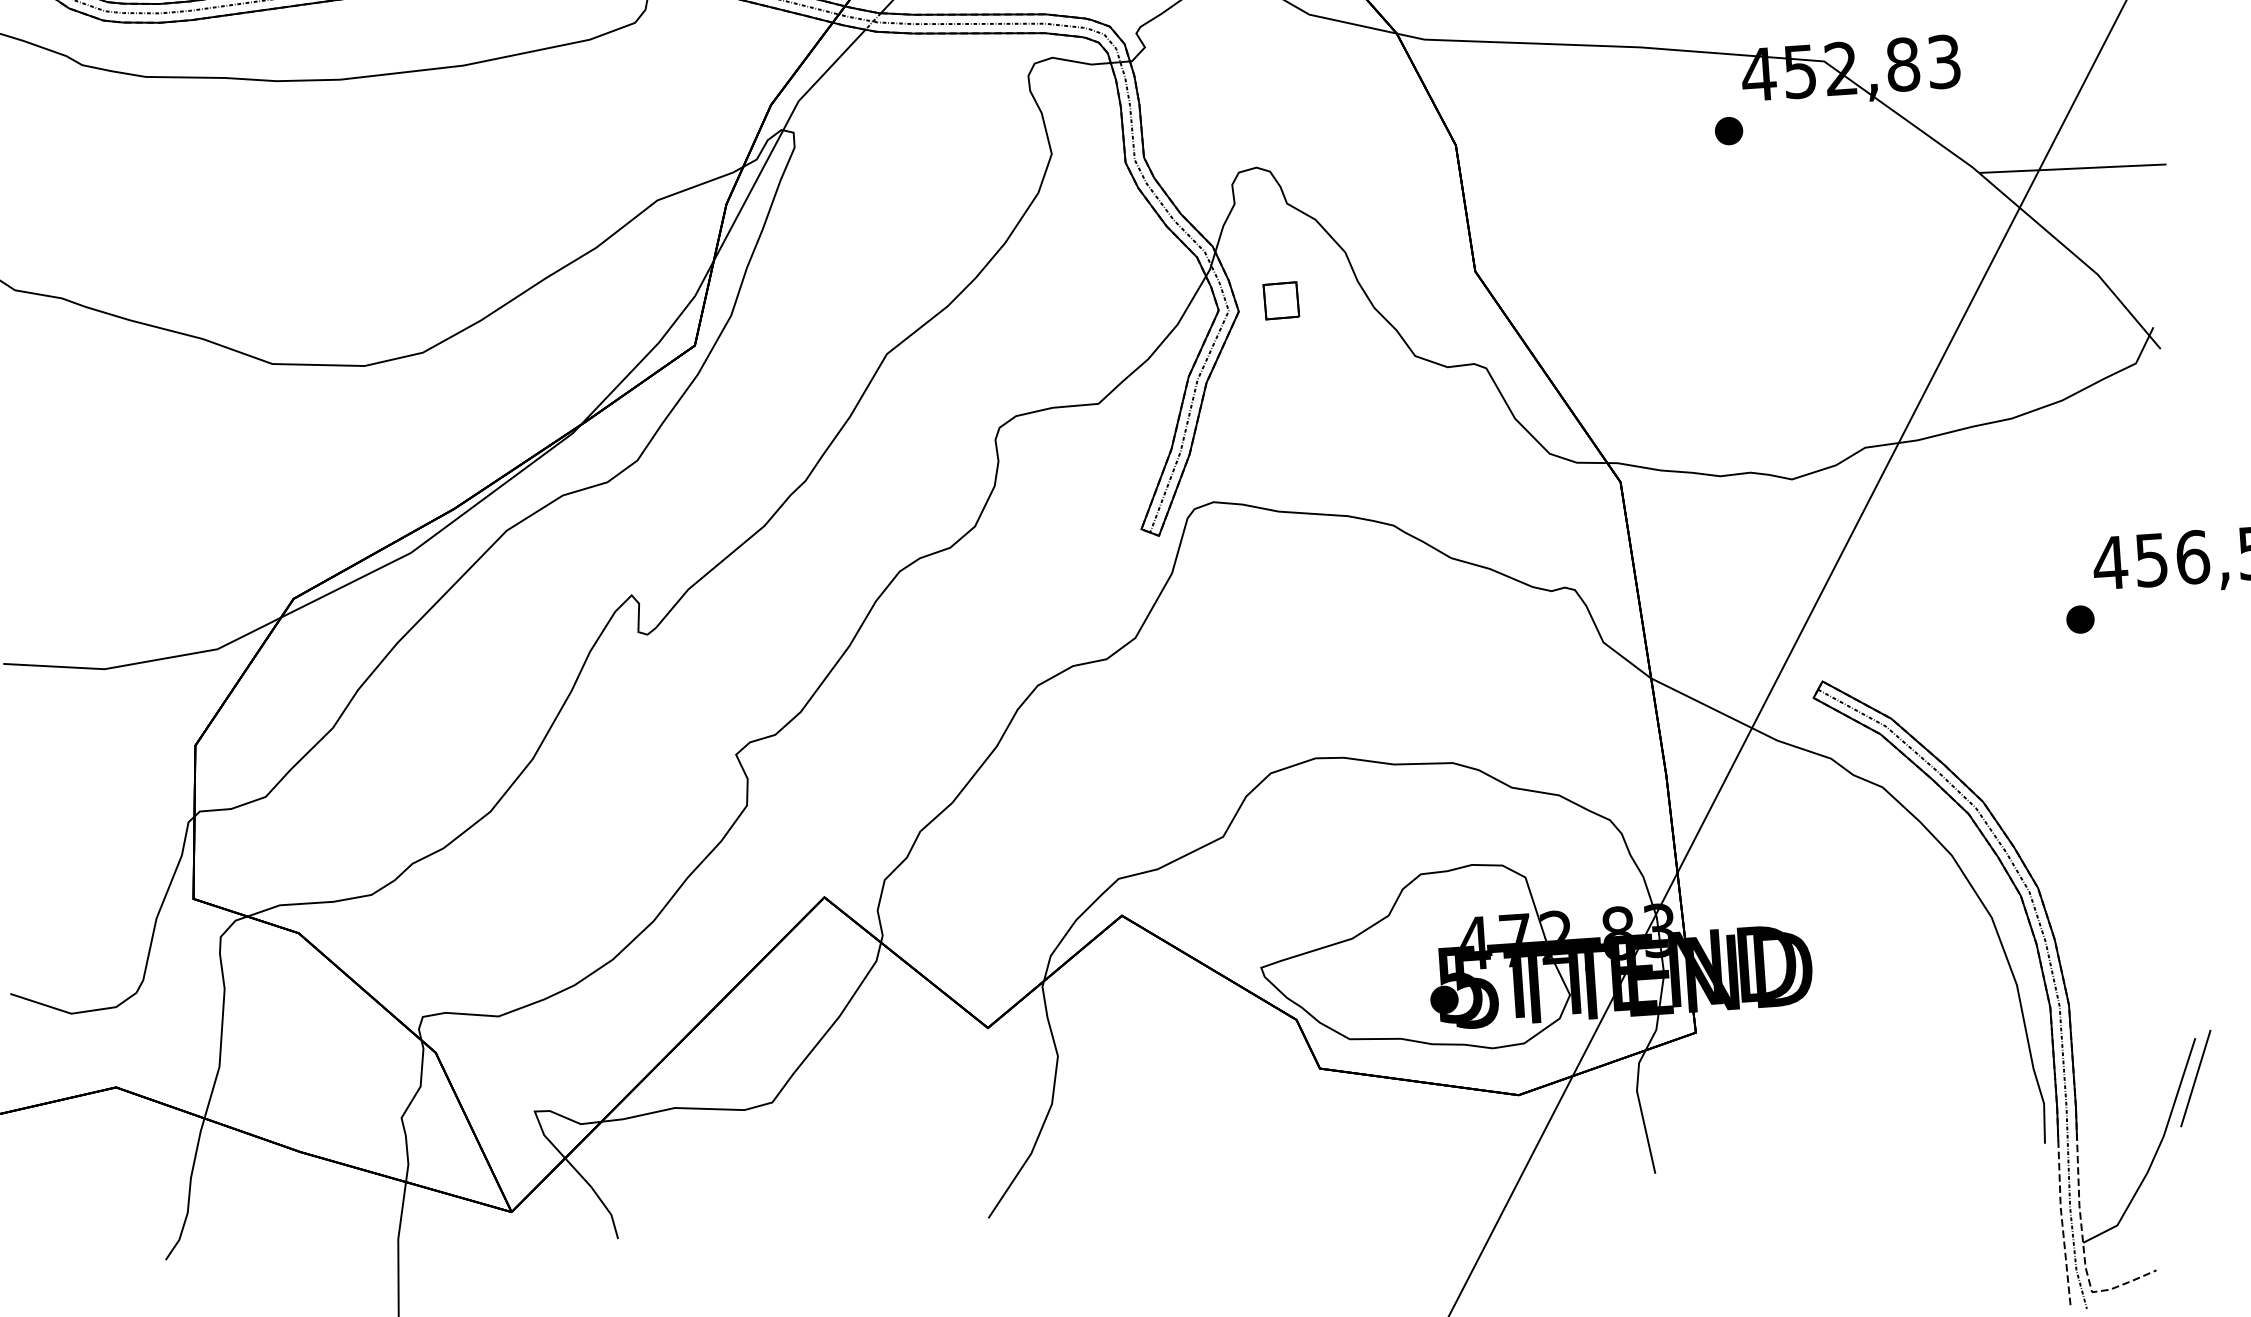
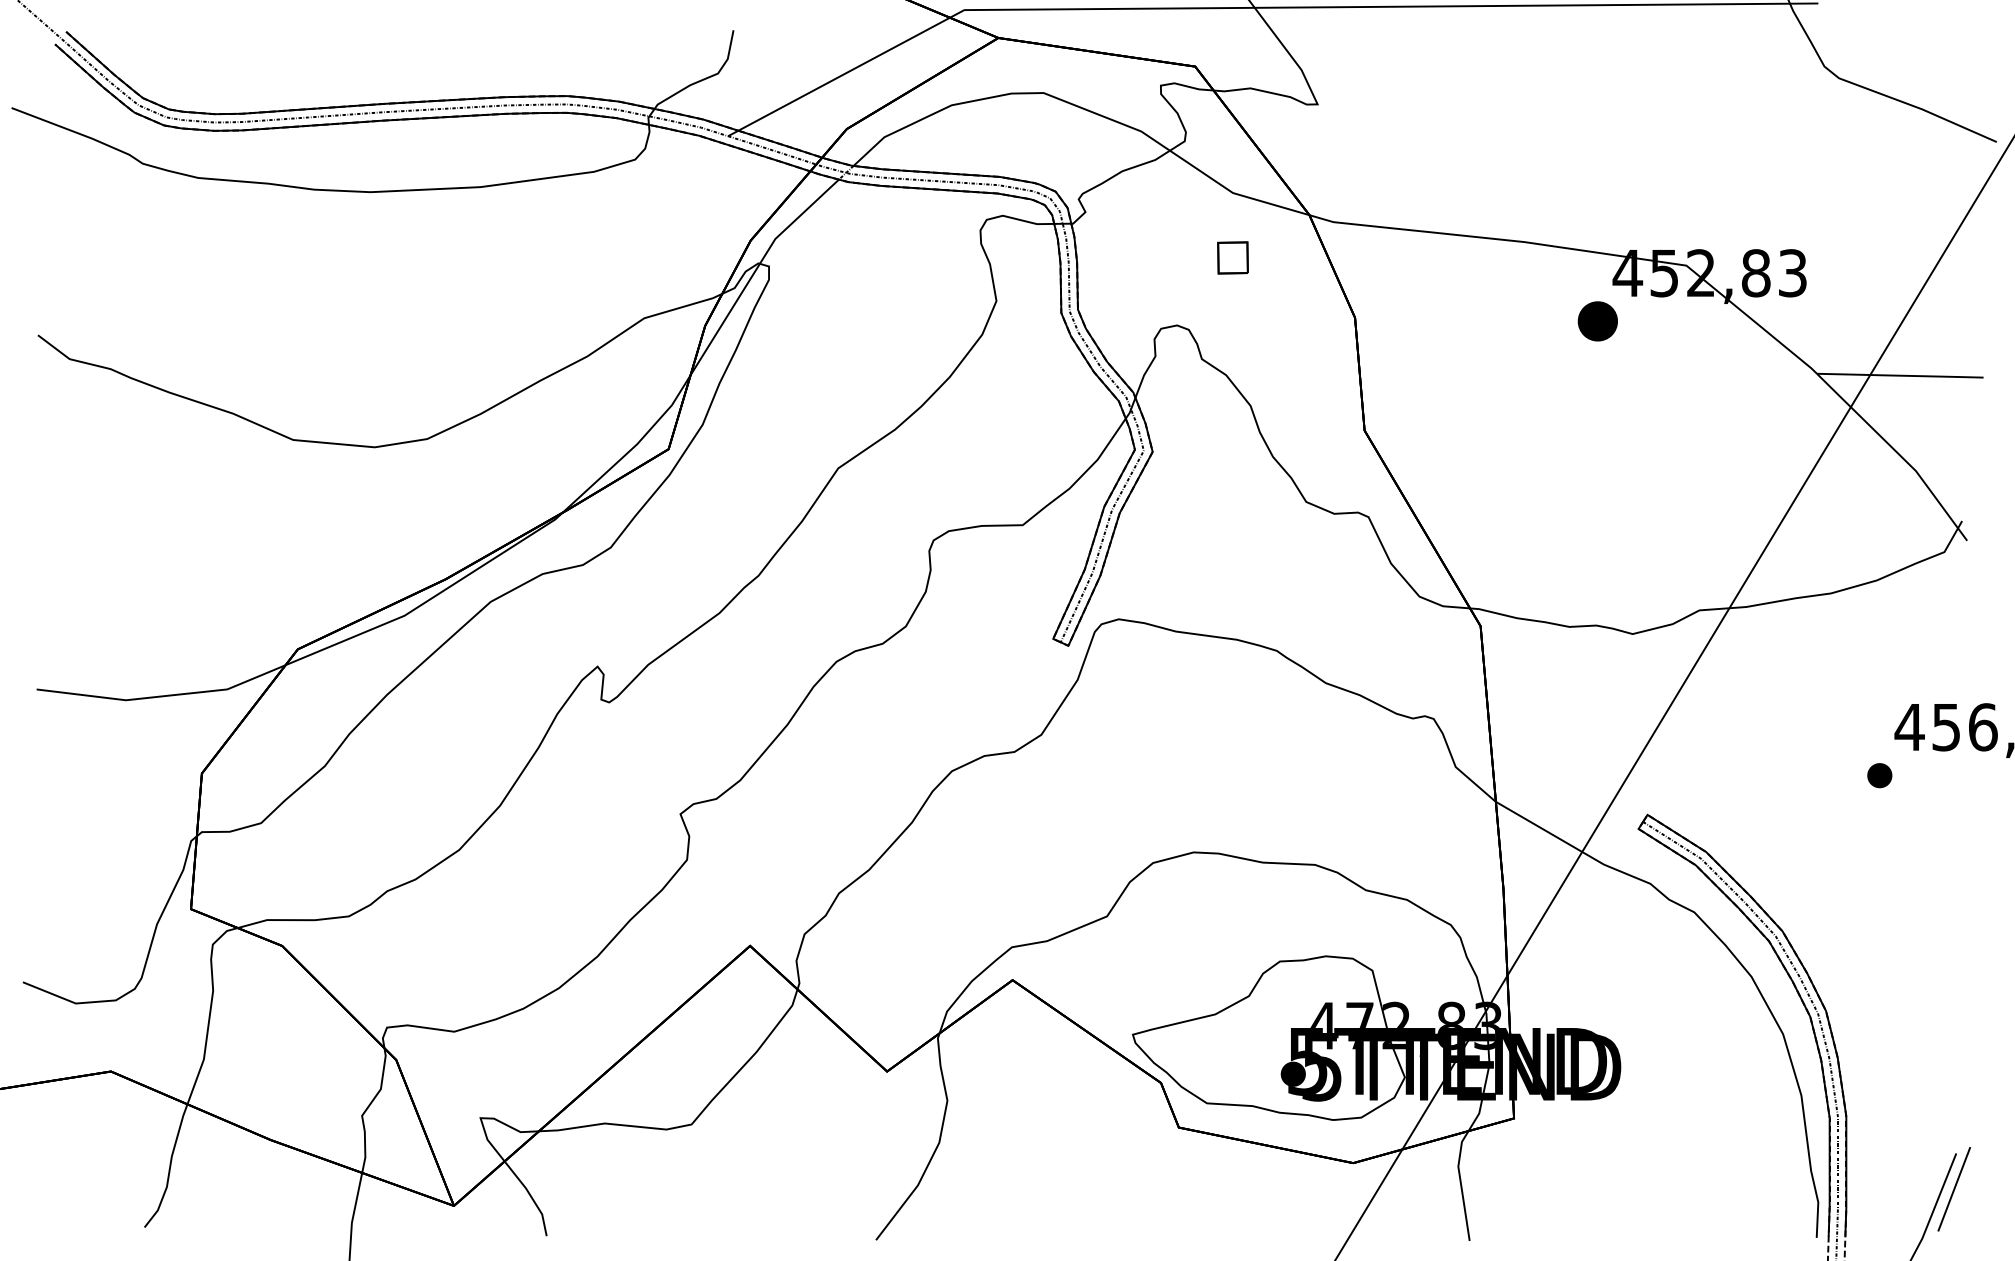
part: (1728, 131) -> (1597, 321), size x1.6
part: (1280, 300) -> (1232, 257), moved

